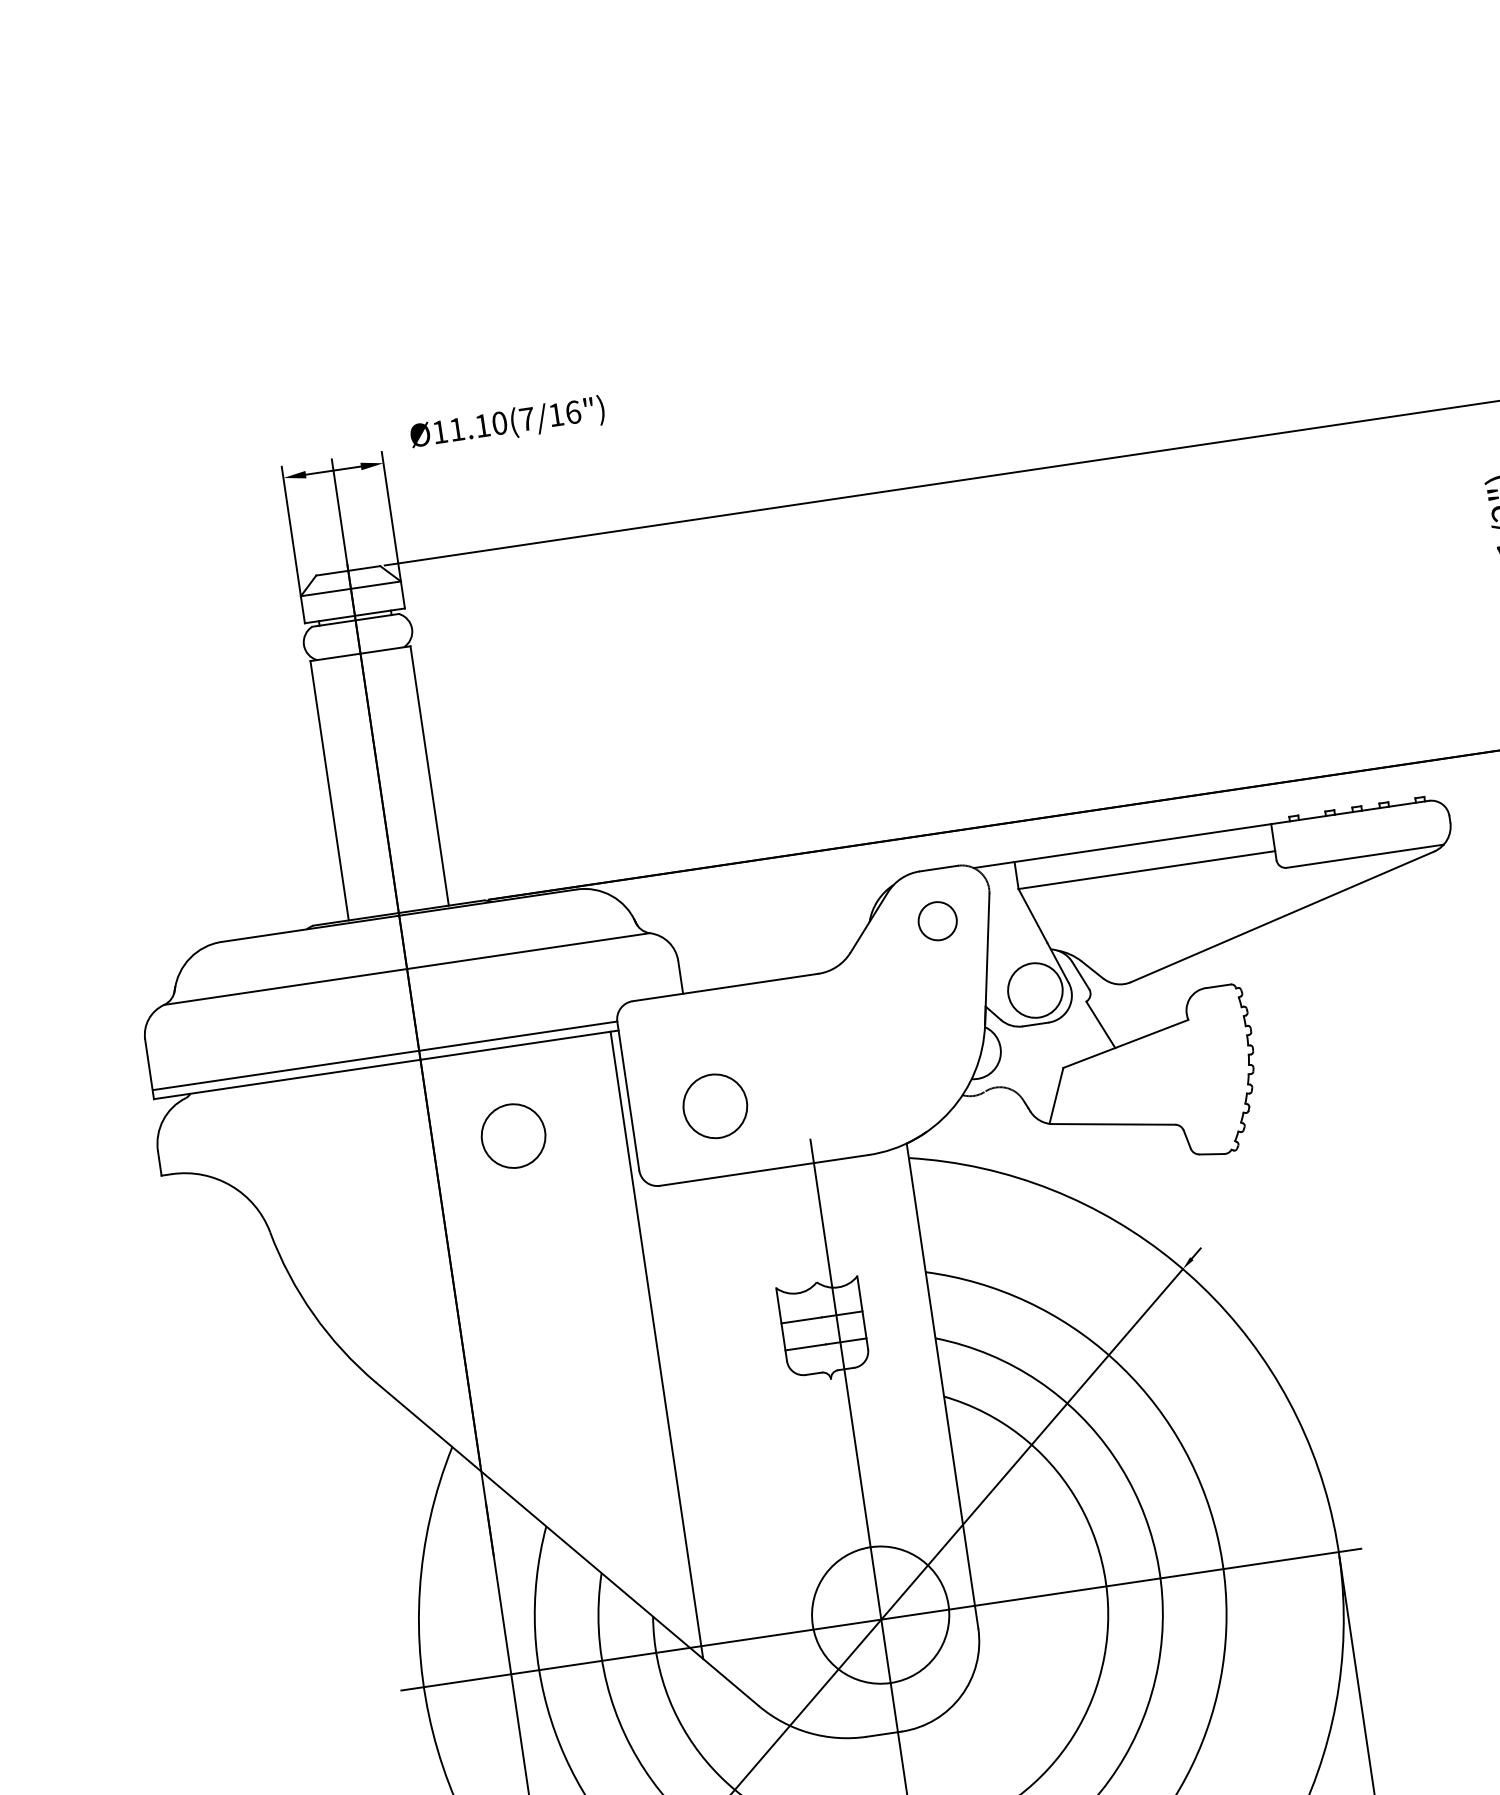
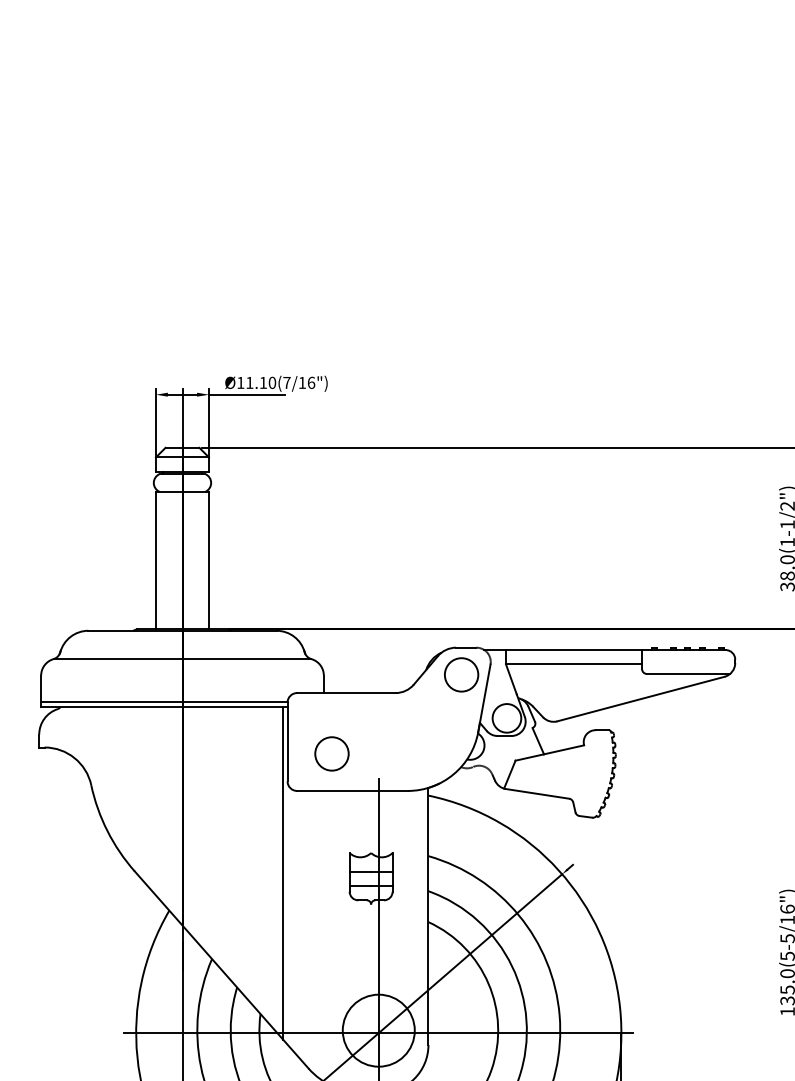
line: (455, 452) -> (247, 394), added
circle: (937, 920) -> (461, 674), size x1.67
circle: (512, 1135) -> (224, 753), removed

